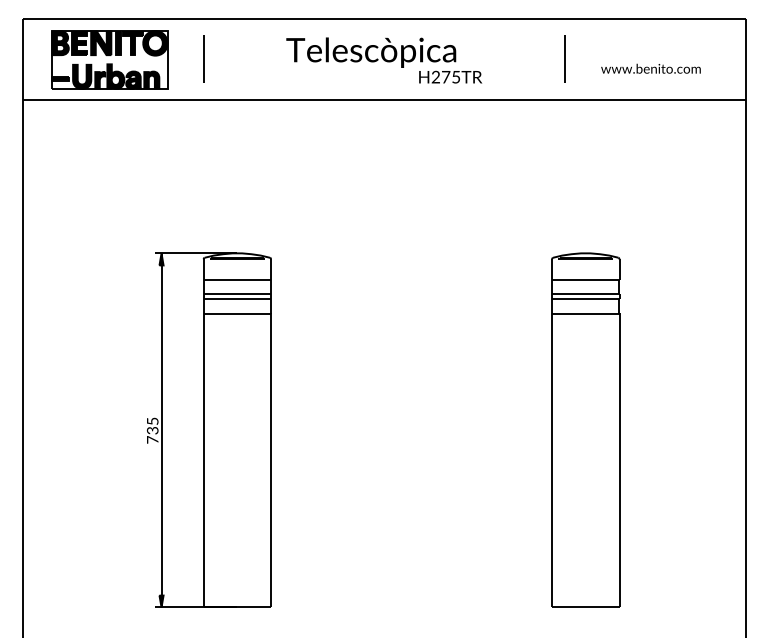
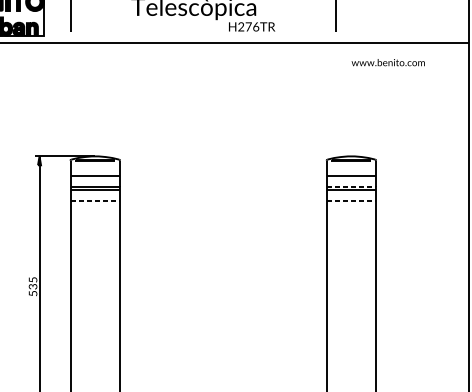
text: (650, 68) -> (387, 62), moved
text: (456, 77) -> (256, 27), H275TR -> H276TR
line: (585, 294) -> (351, 186), solid -> dashed
line: (237, 313) -> (95, 200), solid -> dashed
line: (585, 313) -> (351, 200), solid -> dashed
text: (152, 439) -> (32, 293), 735 -> 535

